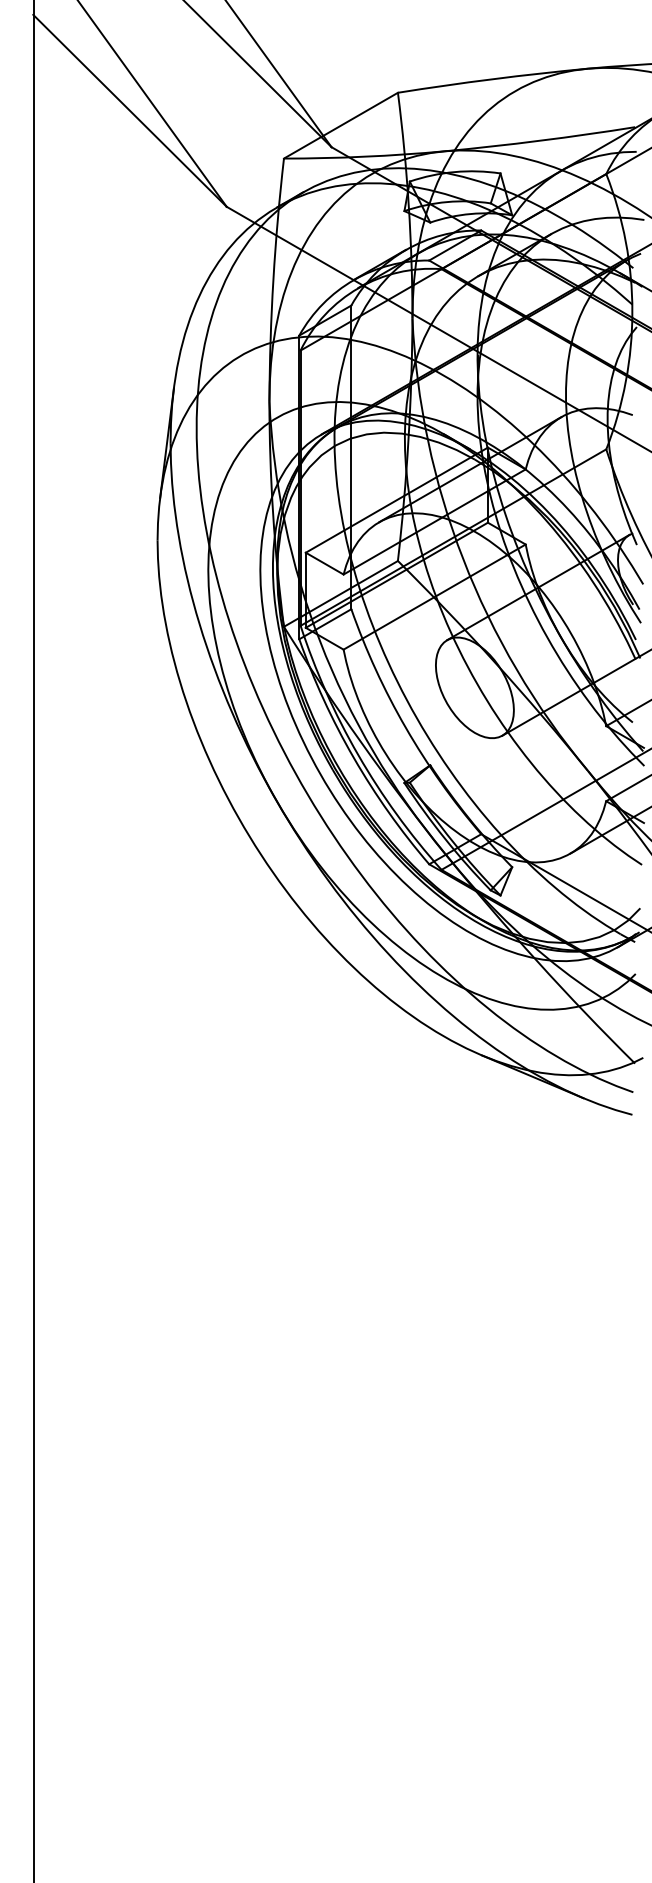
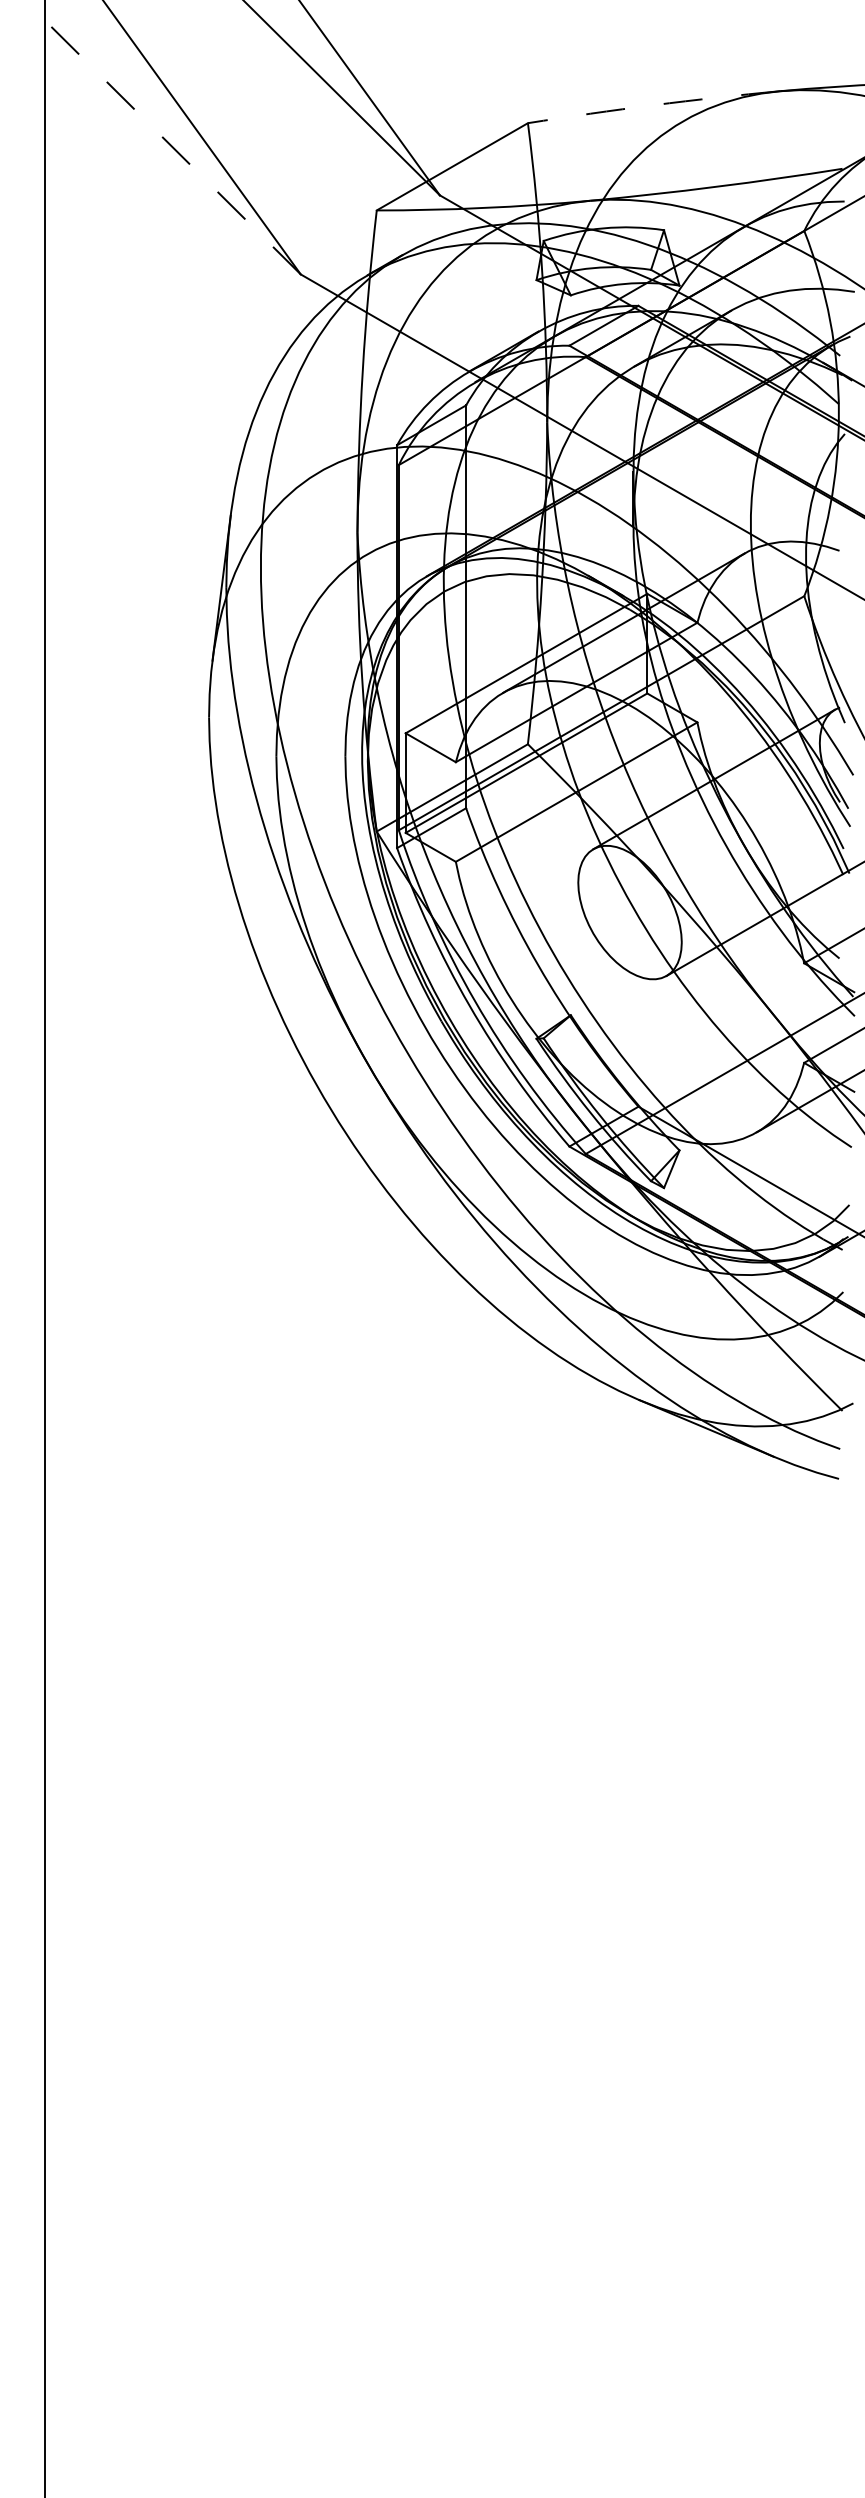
arc: (492, 79) -> (653, 105), solid -> dashed
line: (129, 110) -> (171, 146), solid -> dashed

